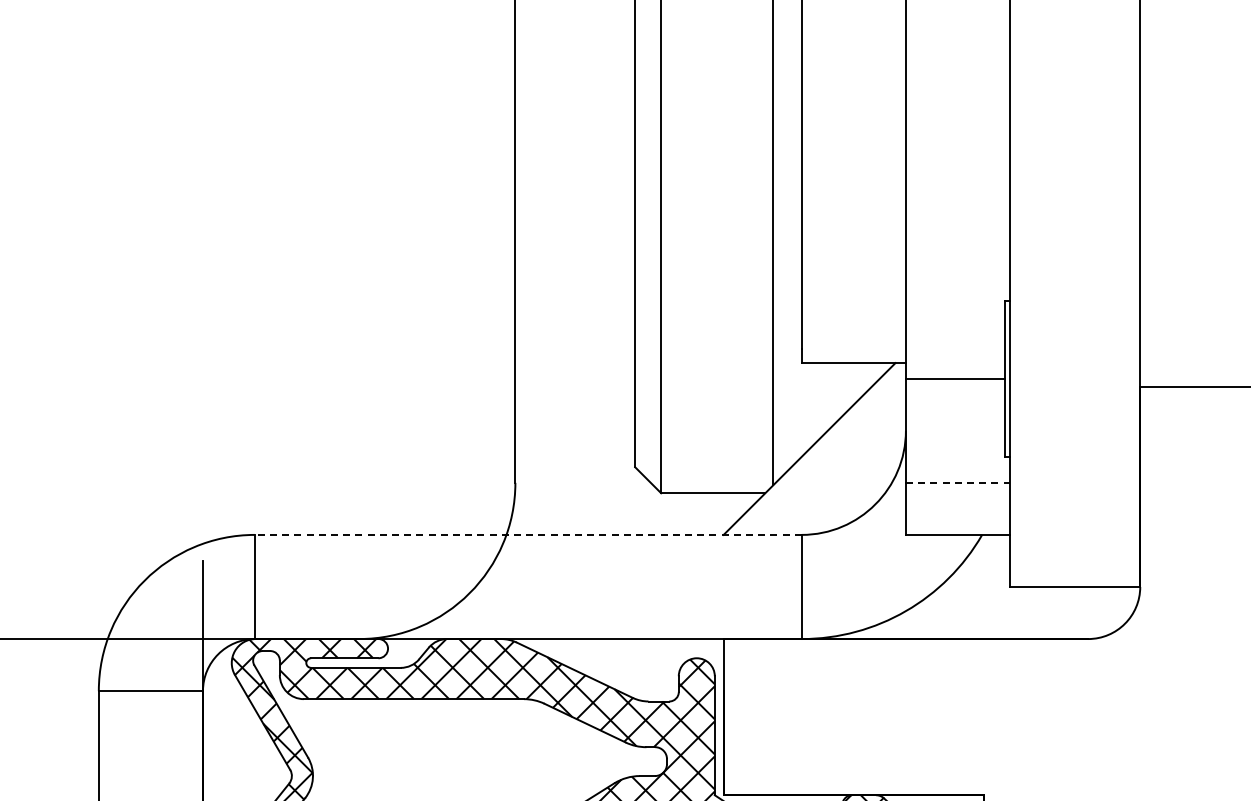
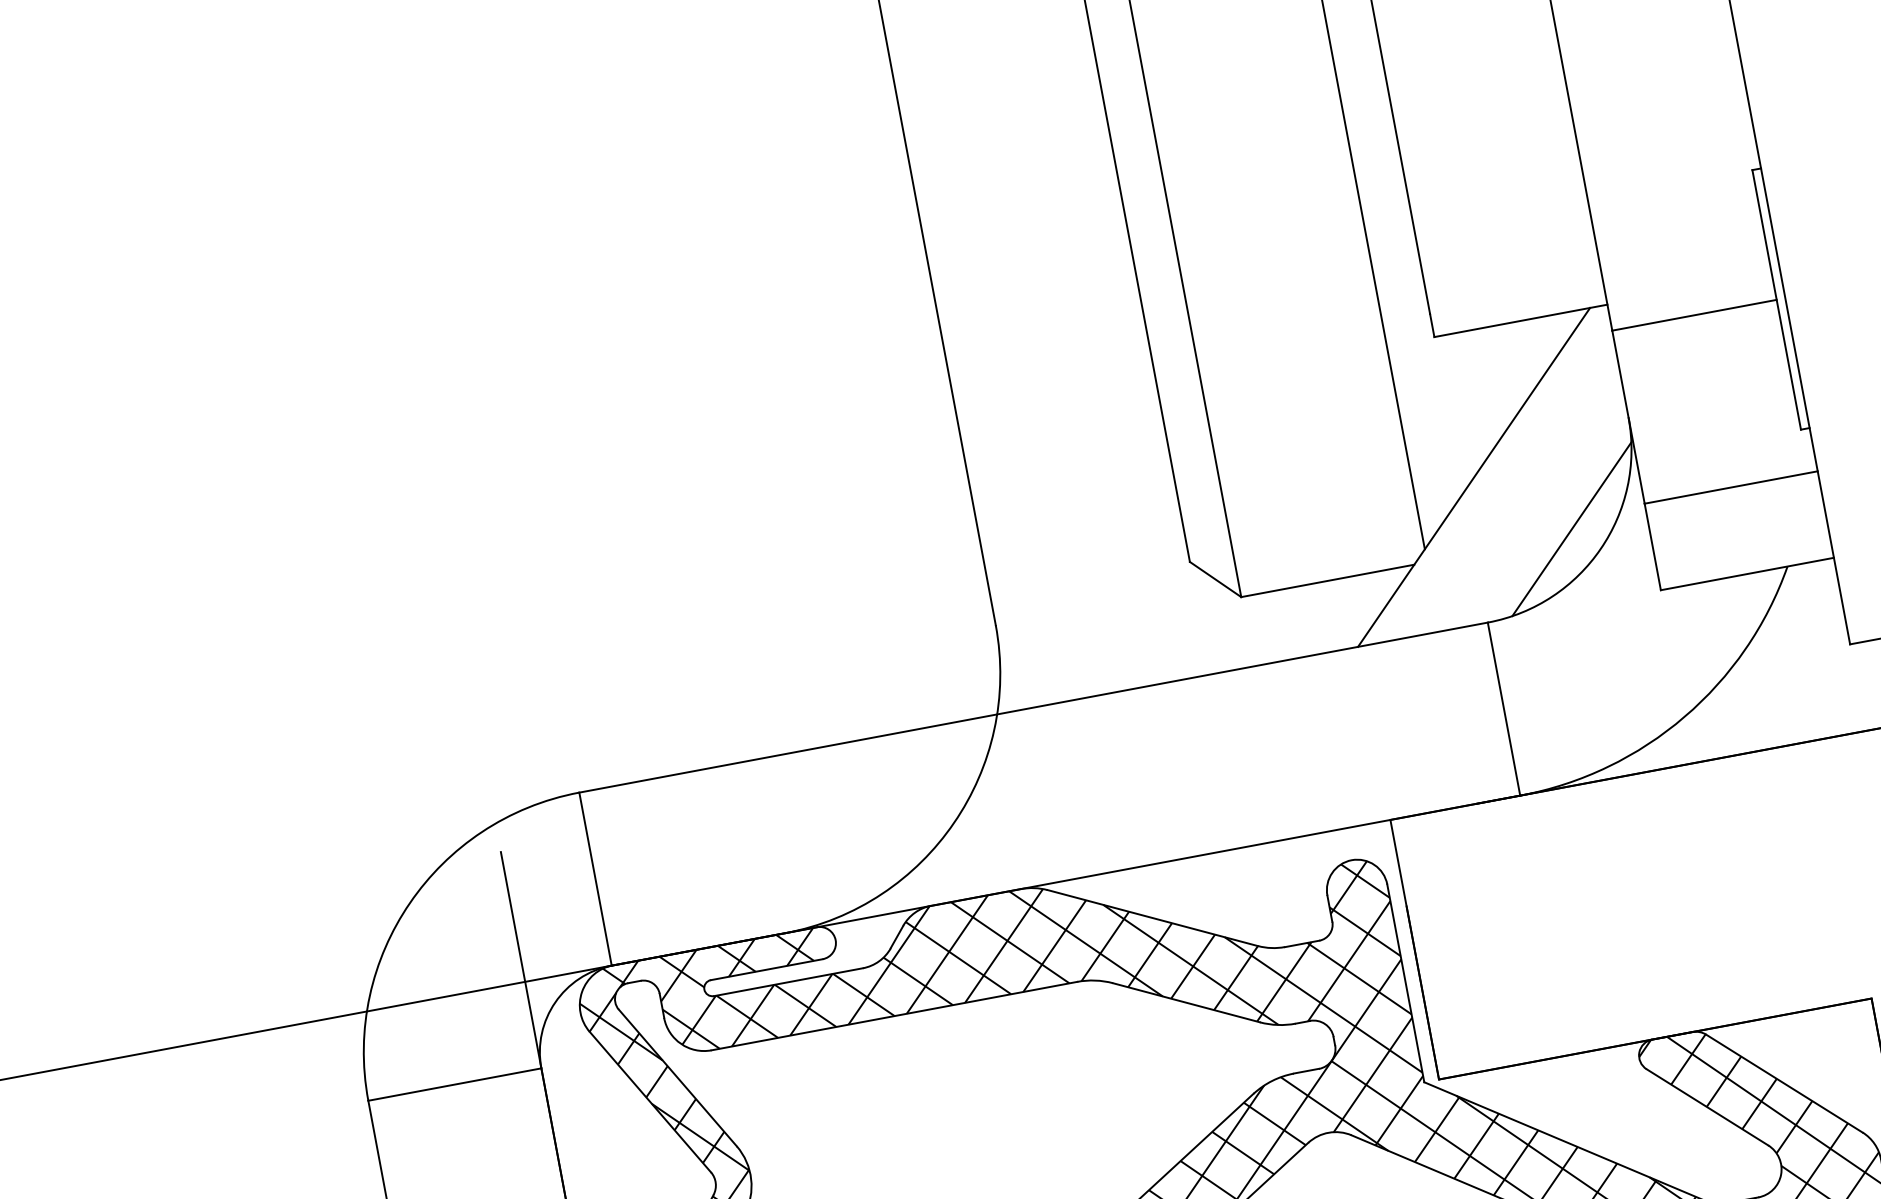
line: (958, 482) -> (1731, 486), dashed -> solid
line: (860, 489) -> (1571, 528), added
line: (527, 534) -> (1031, 707), dashed -> solid

